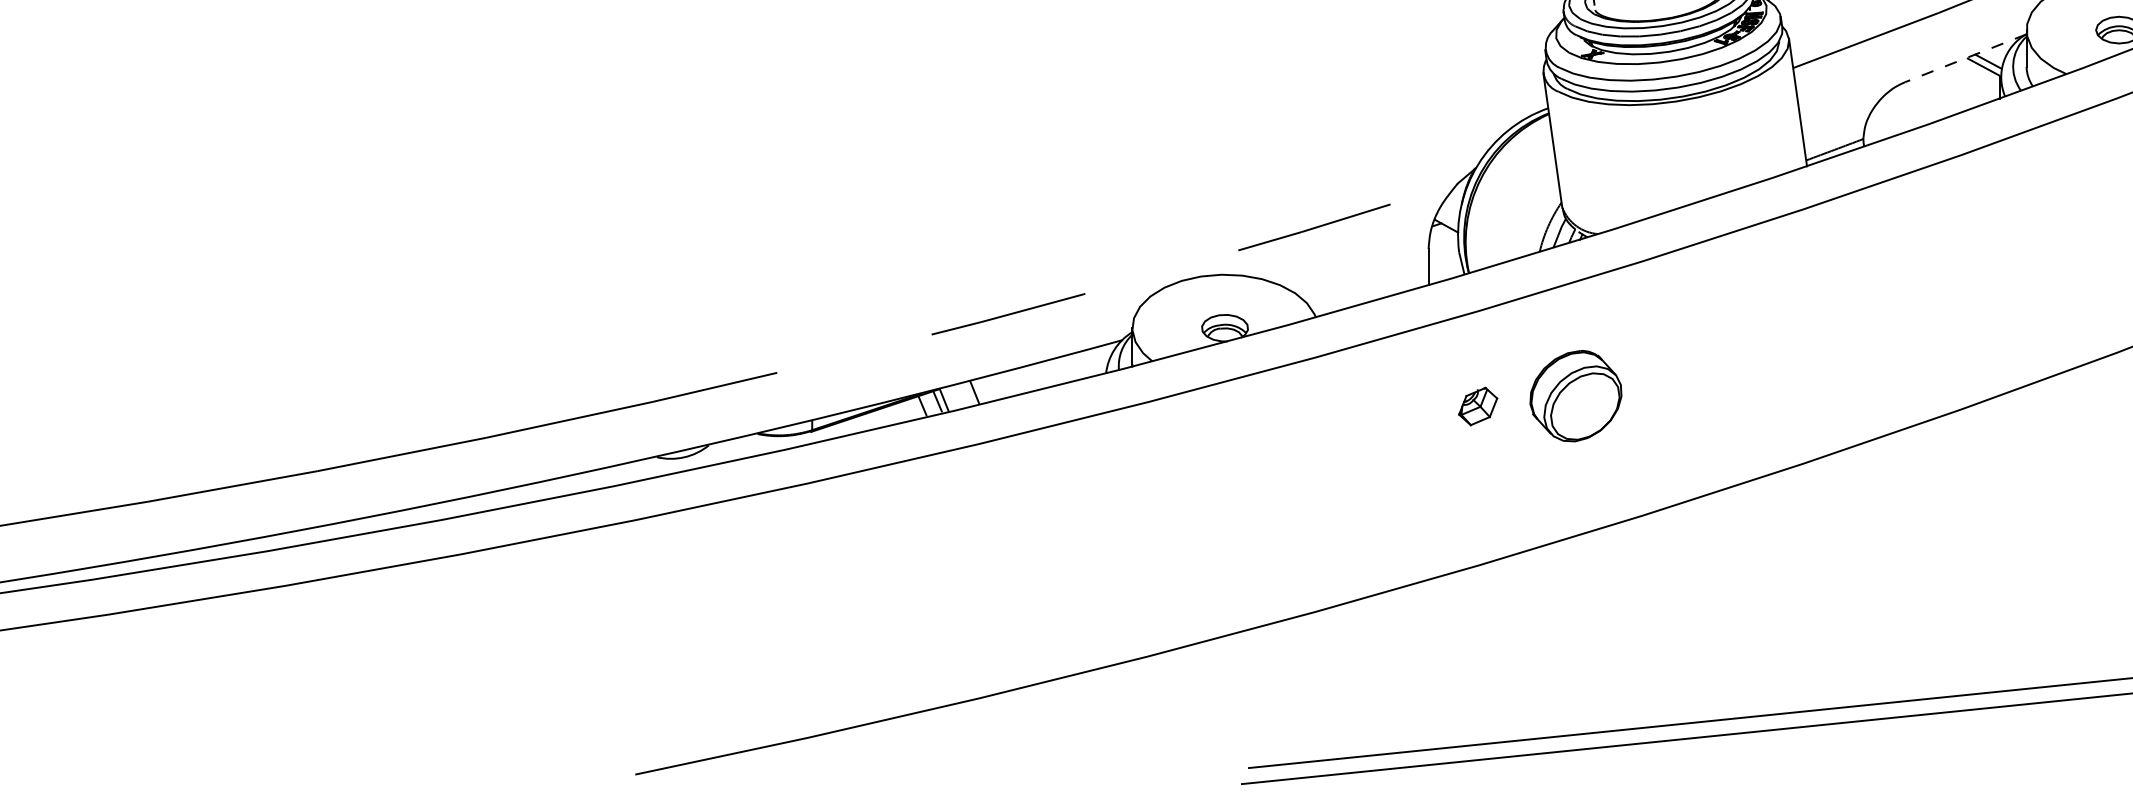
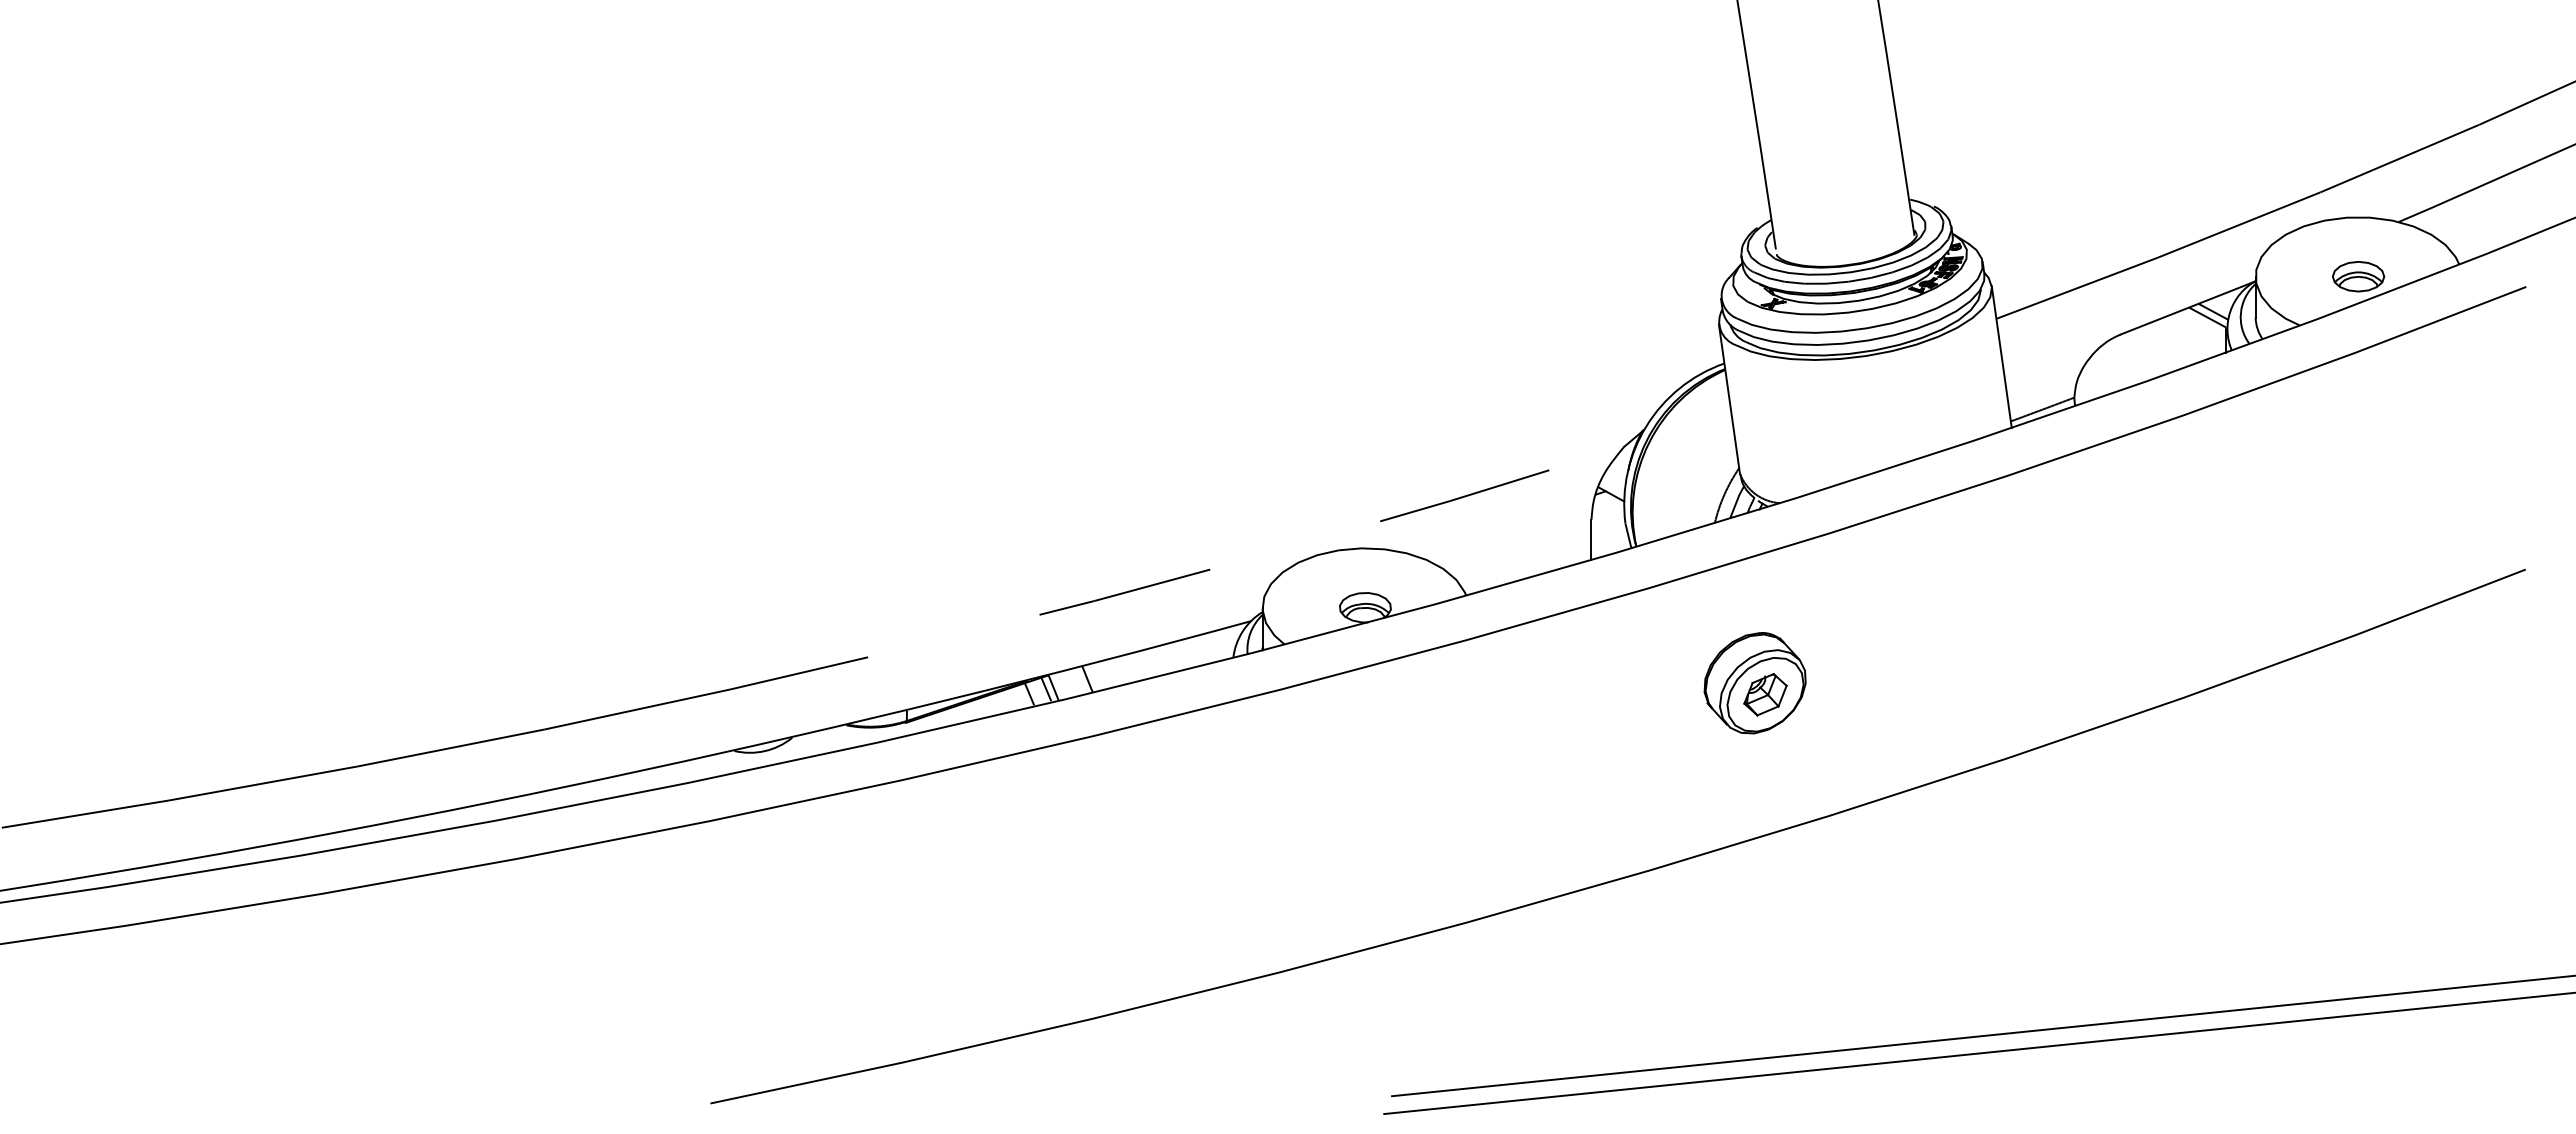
line: (1965, 58) -> (2187, 308), dashed -> solid
part: (1478, 406) -> (1765, 694), moved

